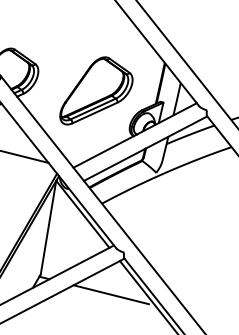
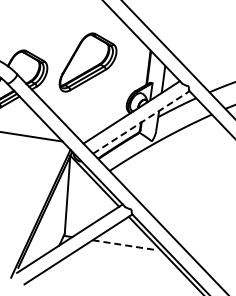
part: (96, 91) -> (87, 62), moved
line: (145, 148) -> (141, 122), solid -> dashed
line: (111, 295) -> (124, 245), solid -> dashed

